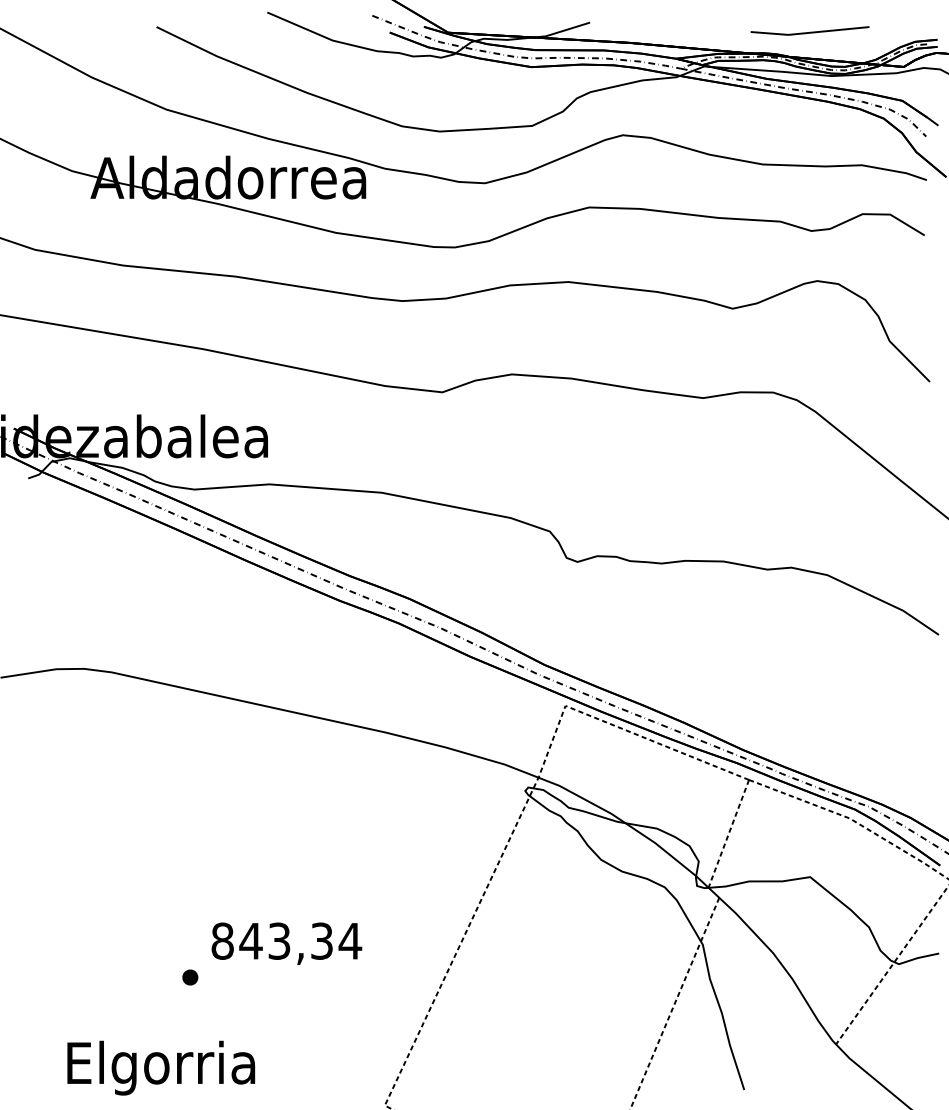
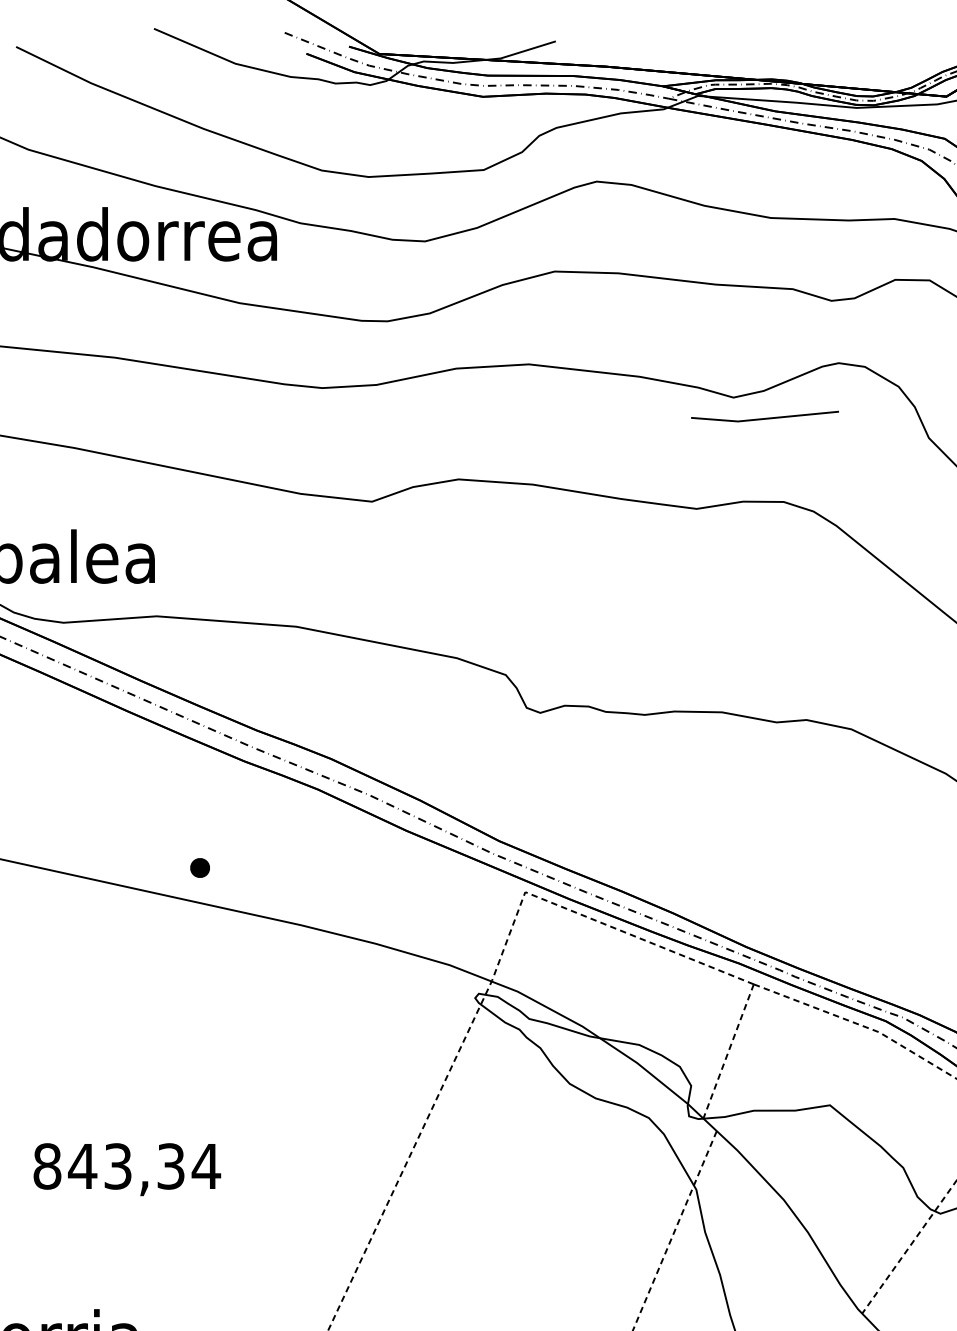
line: (810, 31) -> (765, 417), moved
text: (286, 943) -> (126, 1169), moved
part: (190, 977) -> (200, 867), moved

